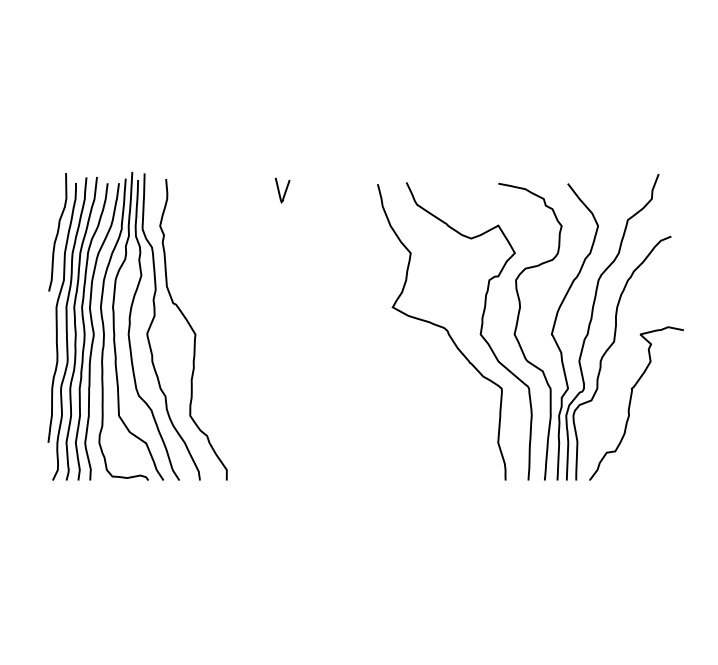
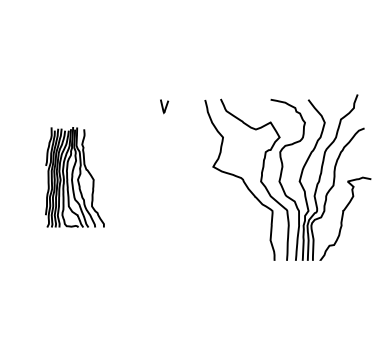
curve: (280, 190) -> (163, 106), moved
part: (137, 326) -> (74, 177), size x0.6

